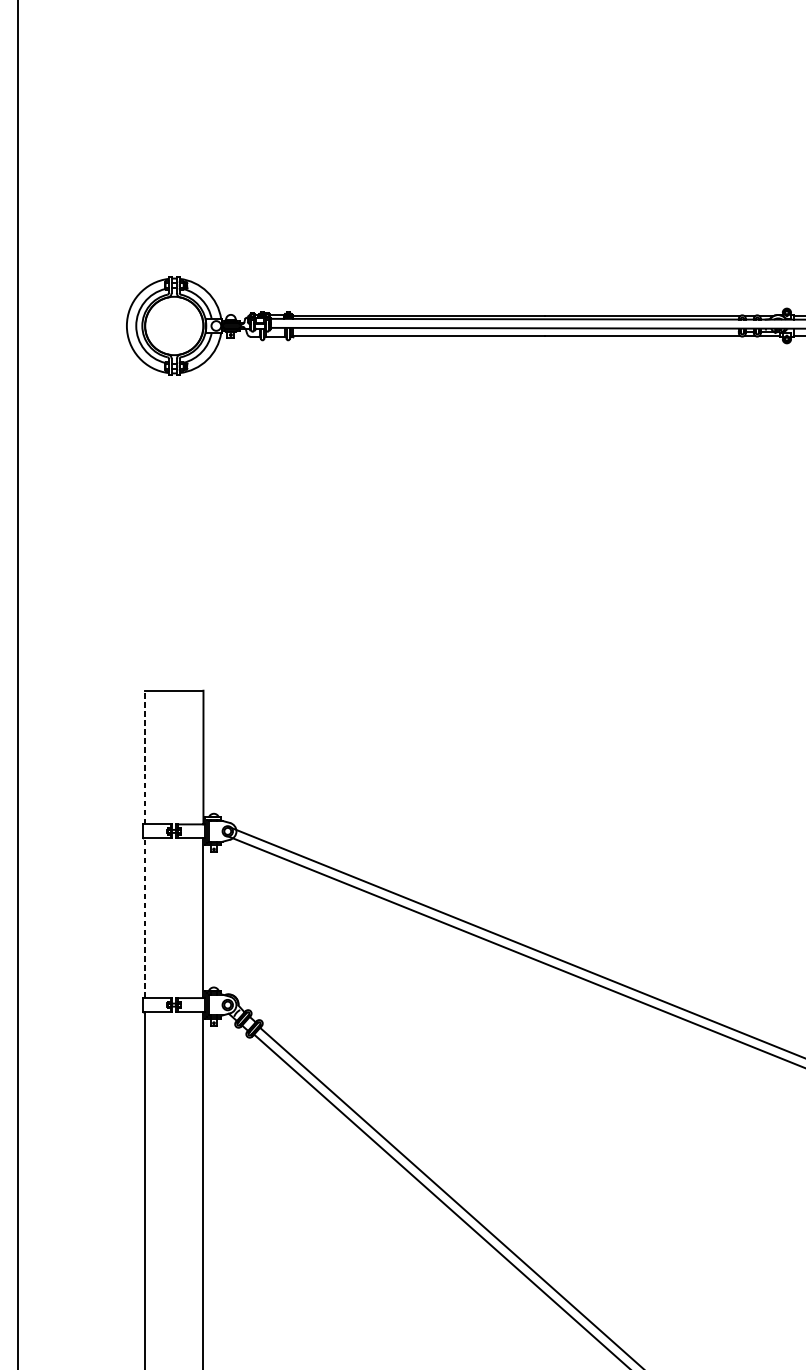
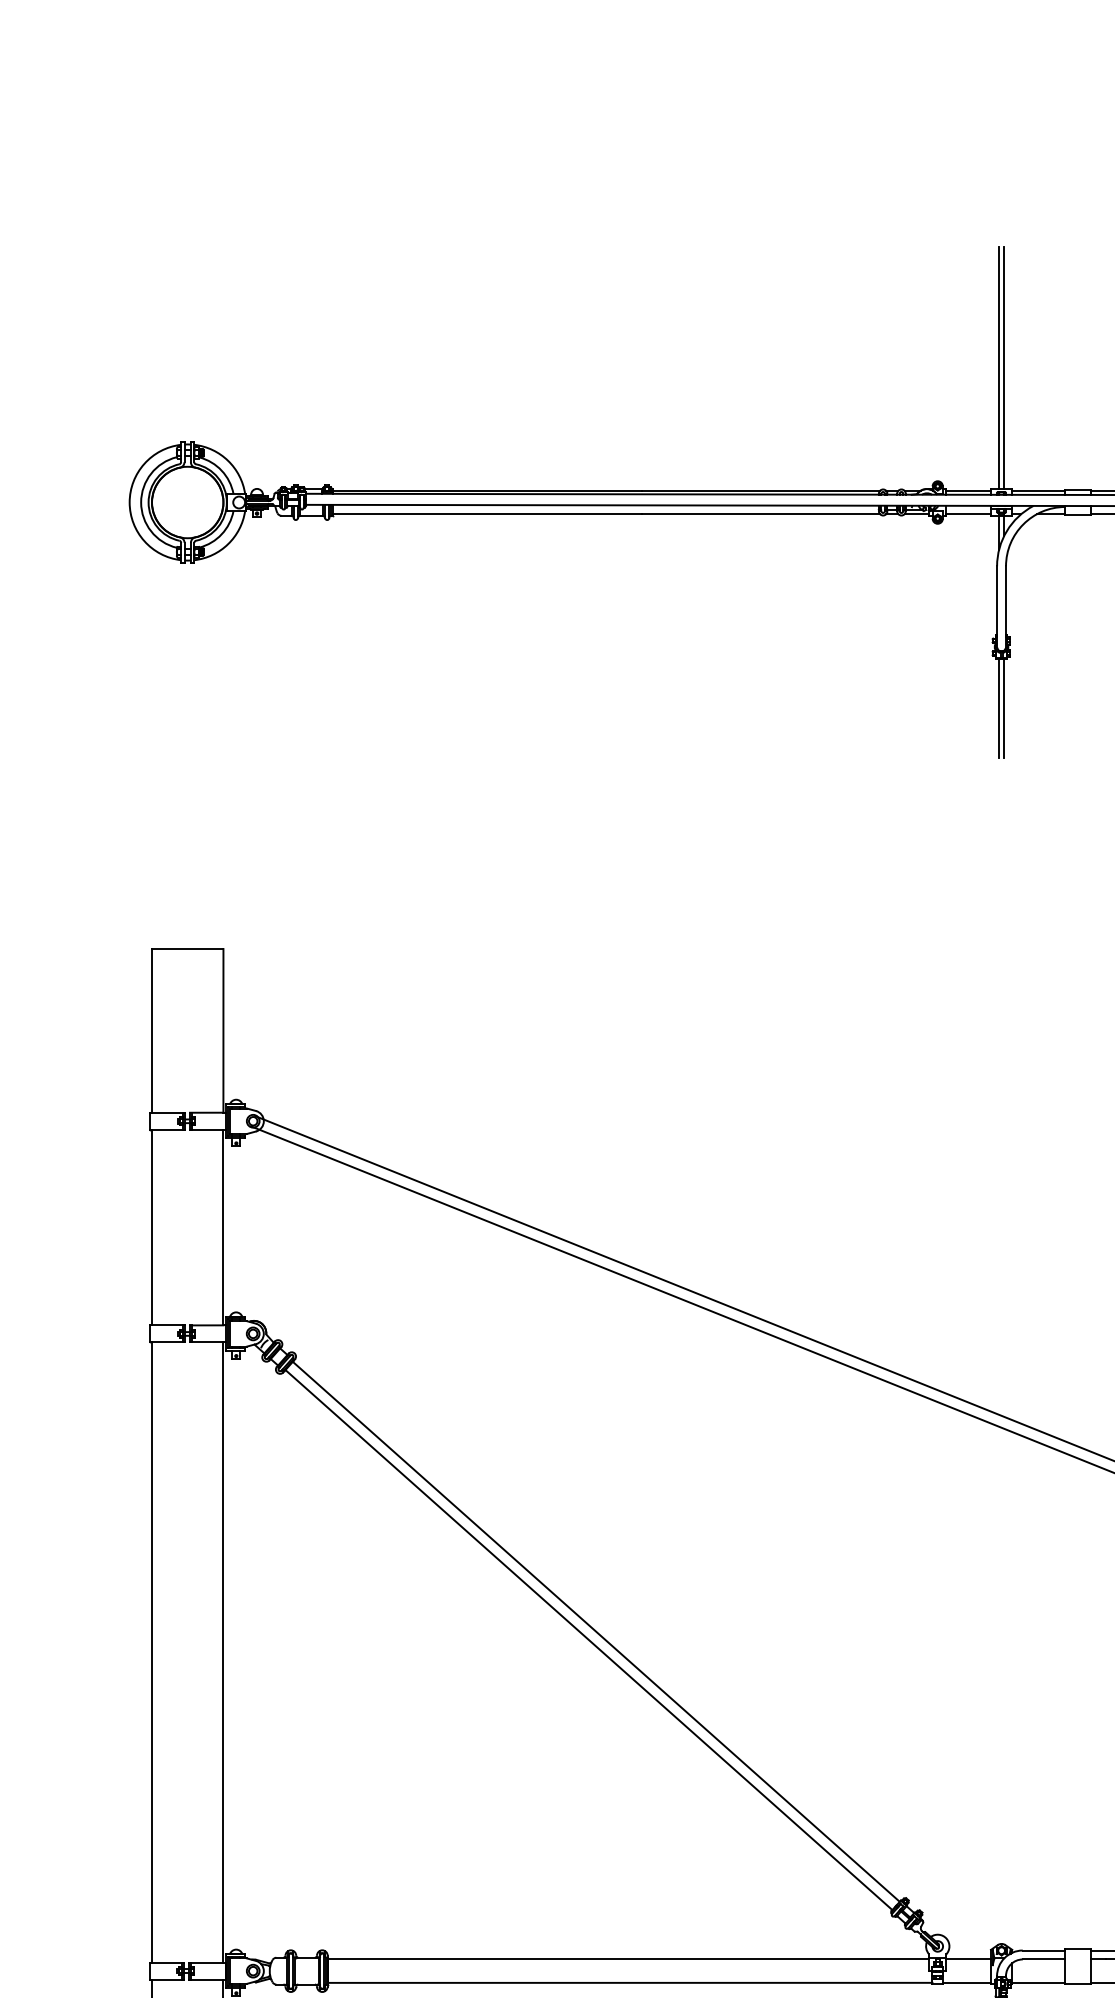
line: (145, 757) -> (152, 1030), dashed -> solid
line: (145, 918) -> (152, 1227), dashed -> solid

